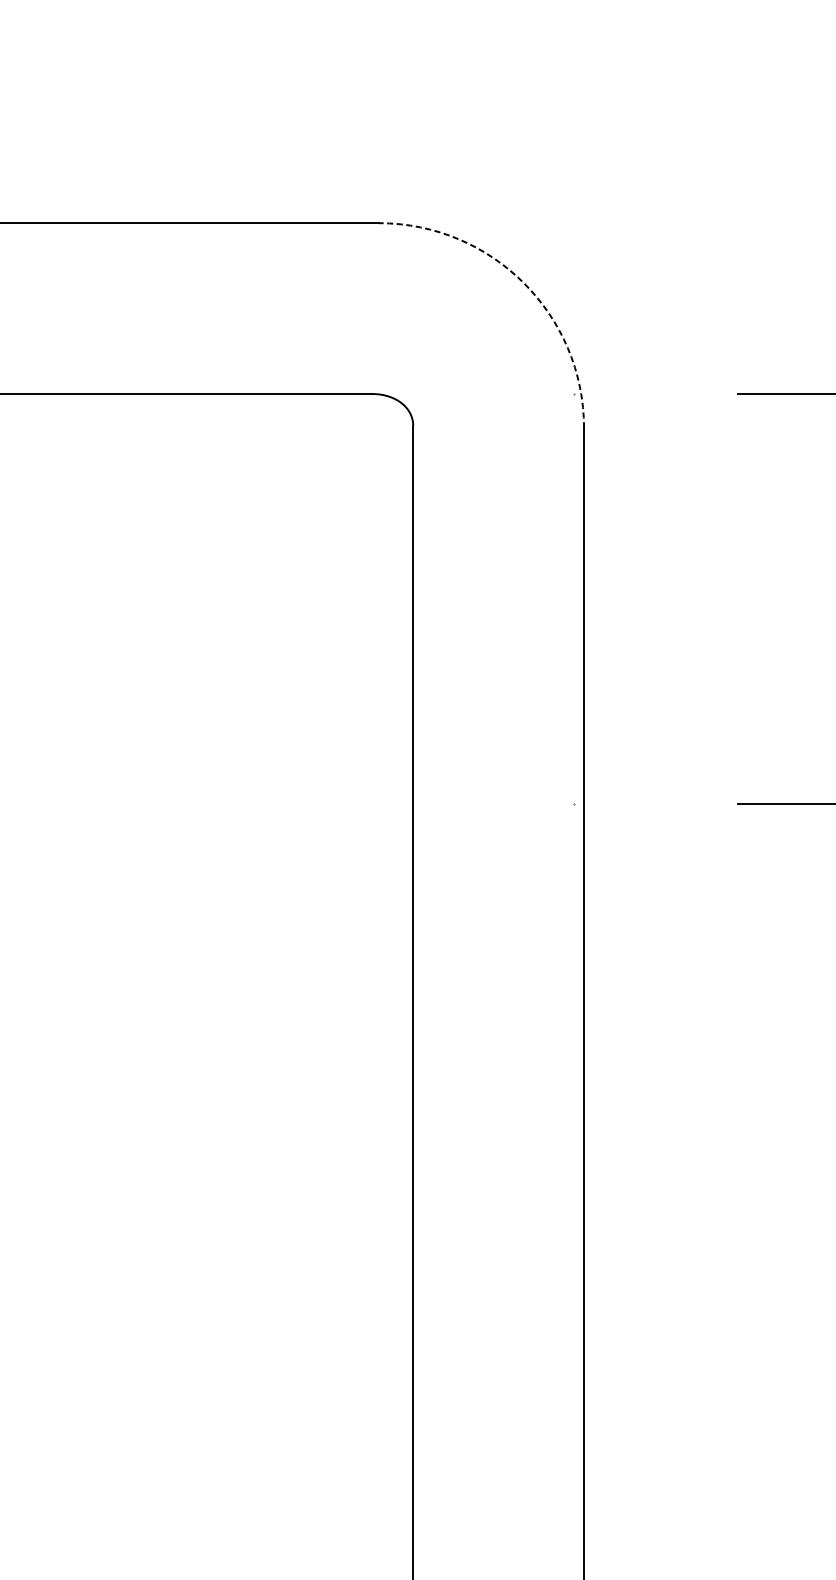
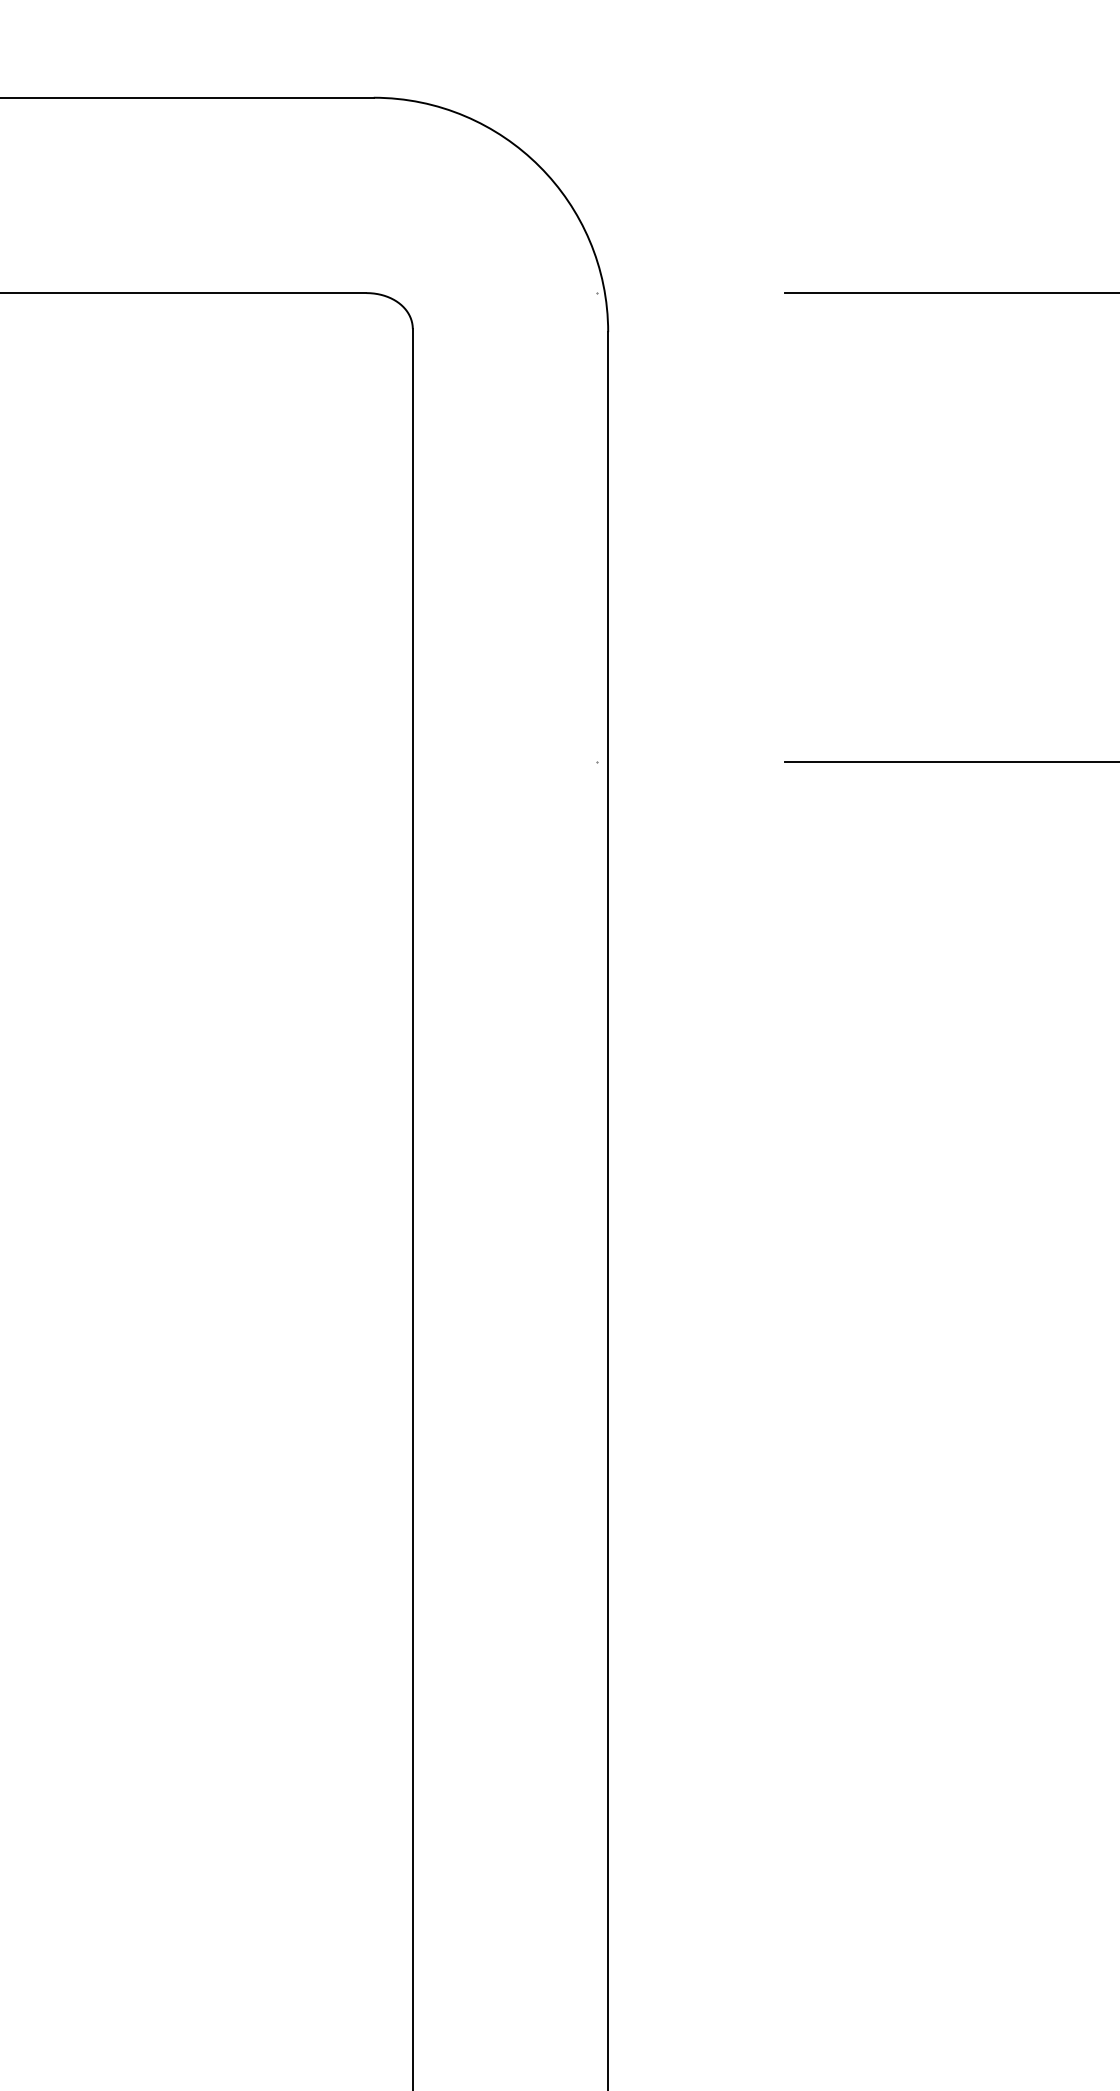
arc: (523, 283) -> (539, 166), dashed -> solid

